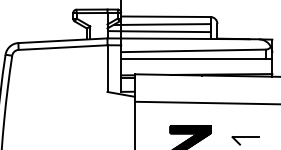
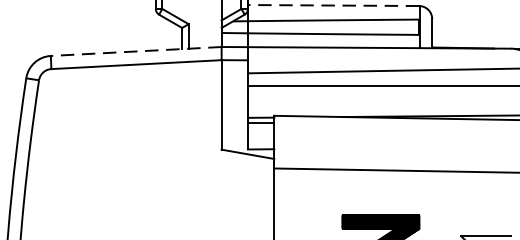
line: (165, 16) -> (332, 5), solid -> dashed
line: (62, 40) -> (135, 51), solid -> dashed

